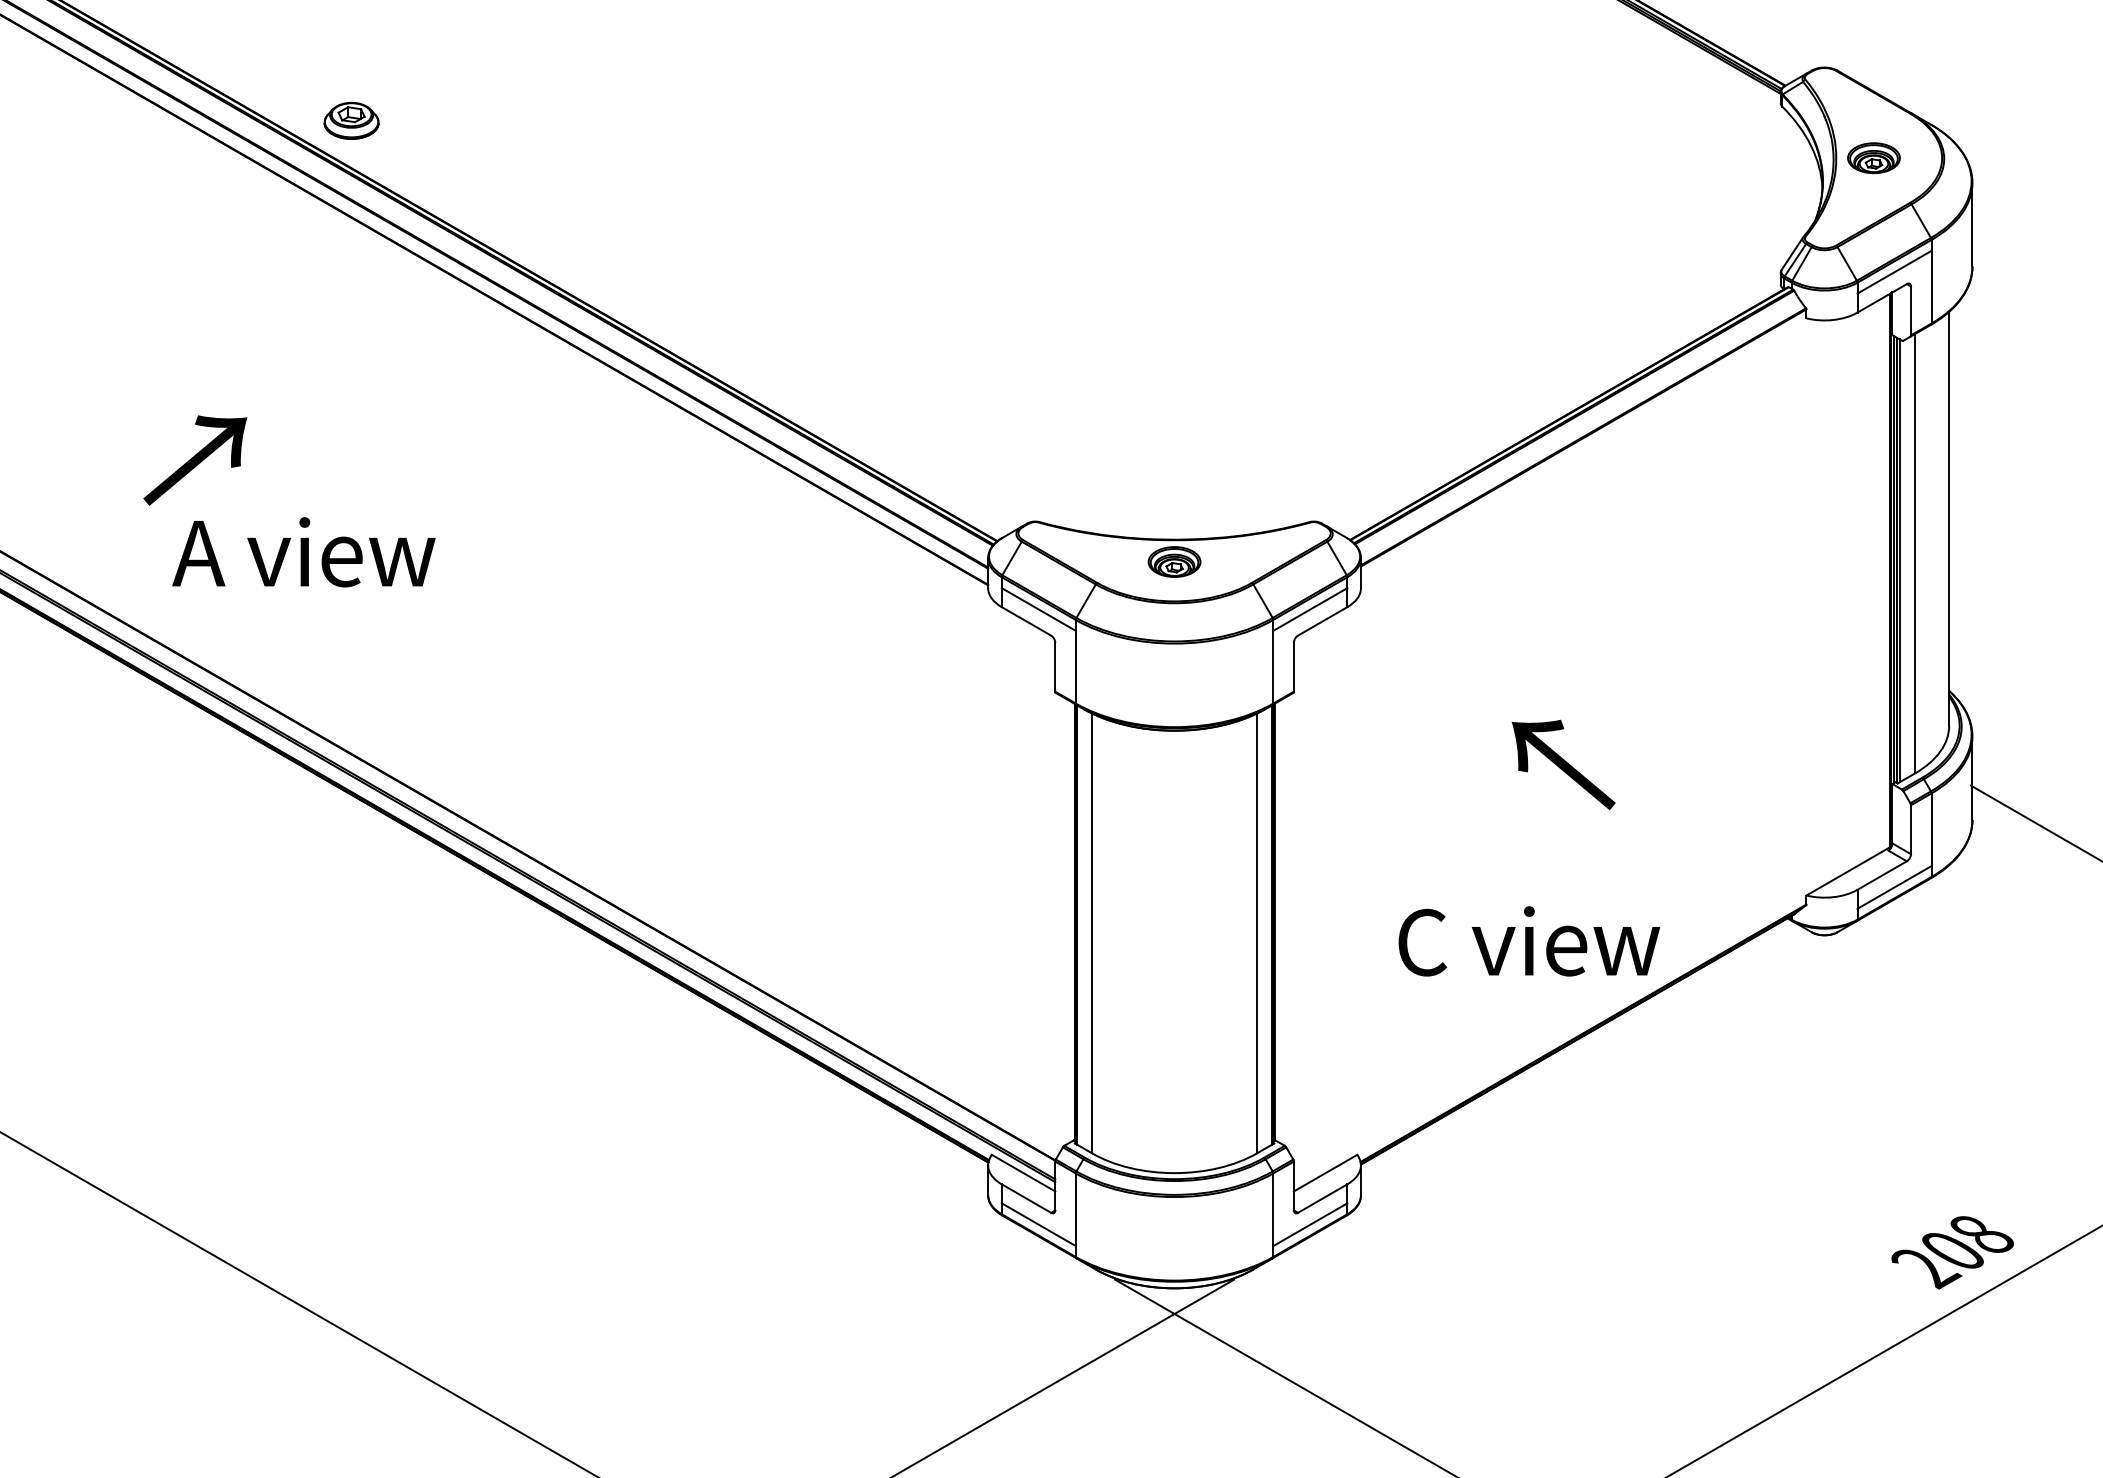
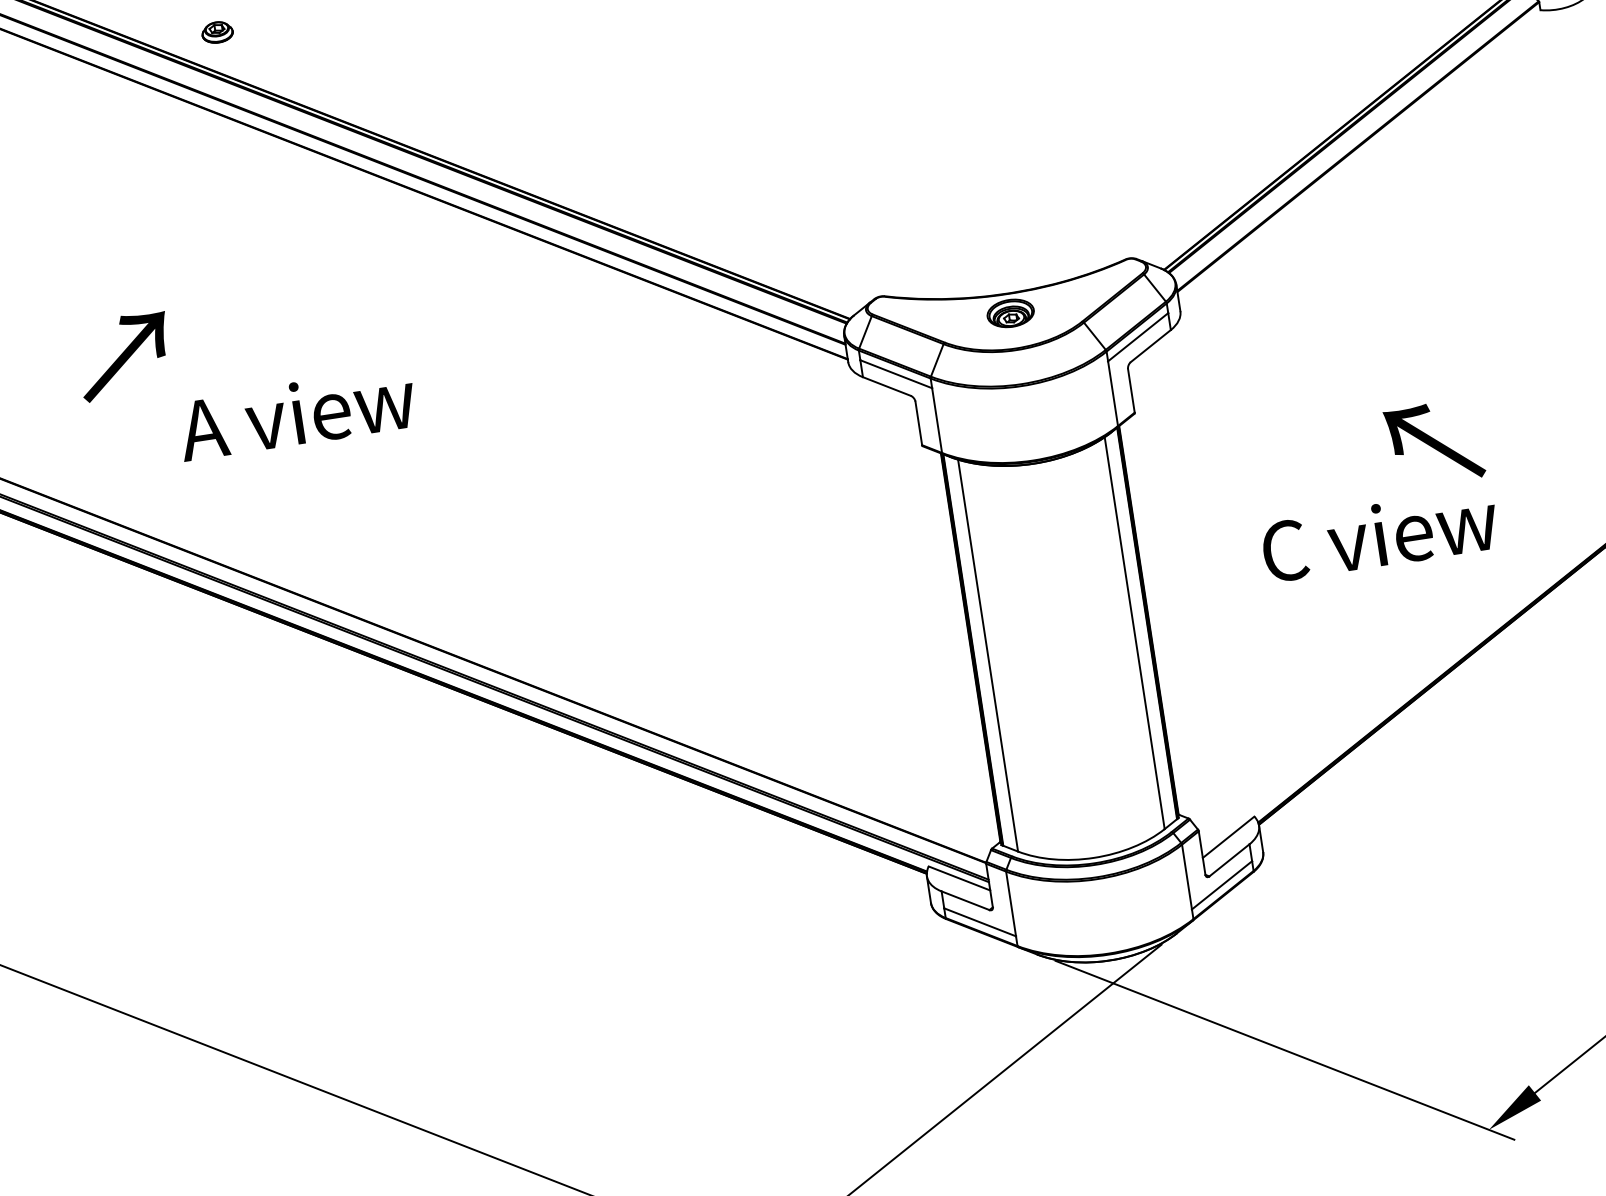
part: (351, 120) -> (217, 32), size x0.62
text: (303, 552) -> (296, 414), moved
text: (1563, 764) -> (1434, 443), moved
text: (1529, 941) -> (1380, 535), moved

